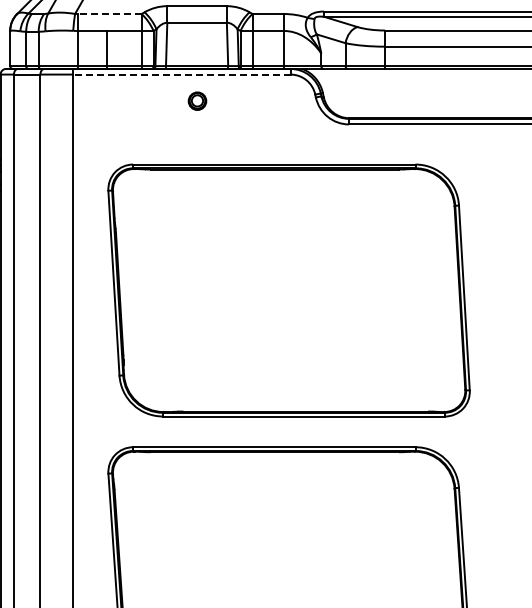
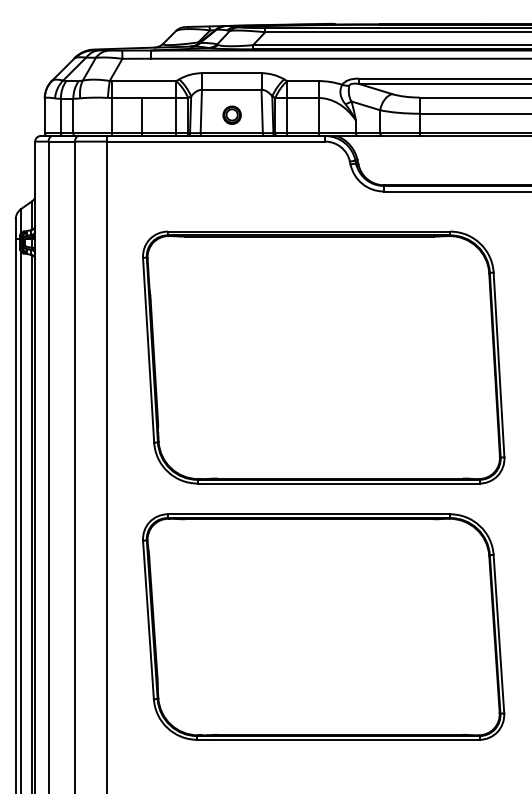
line: (108, 14) -> (143, 81), dashed -> solid
line: (181, 74) -> (216, 141), dashed -> solid
part: (196, 100) -> (231, 114), moved

